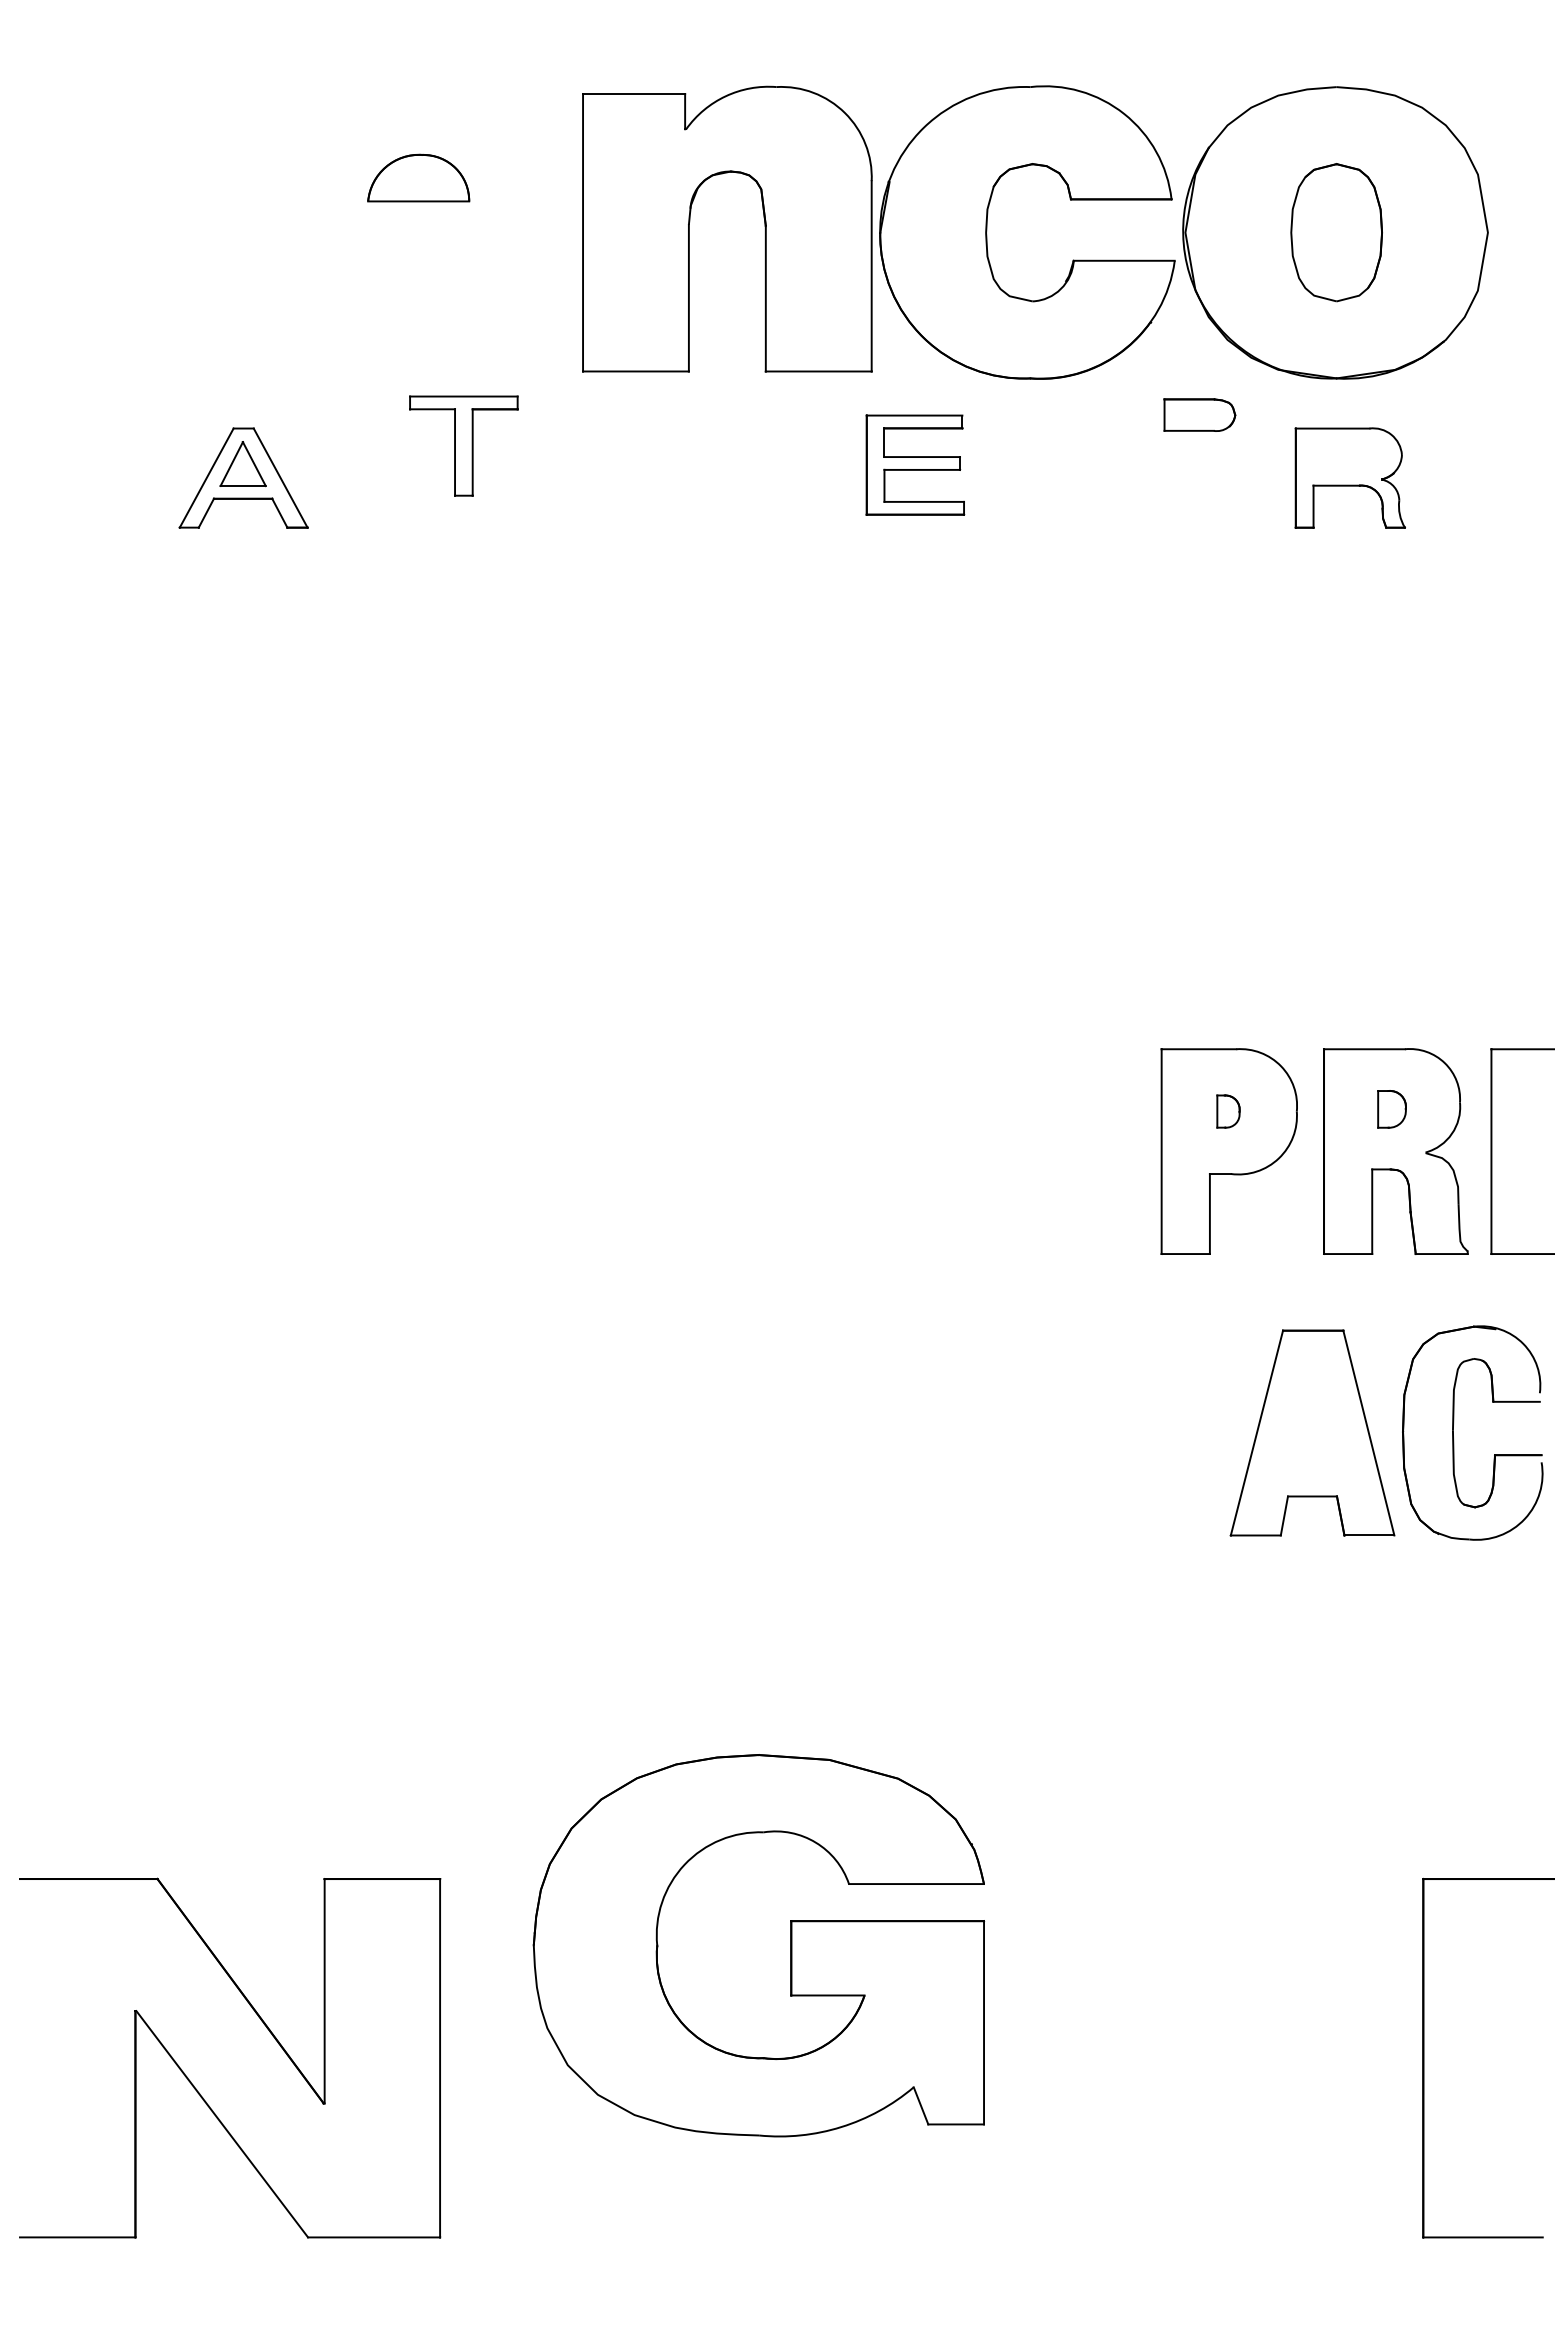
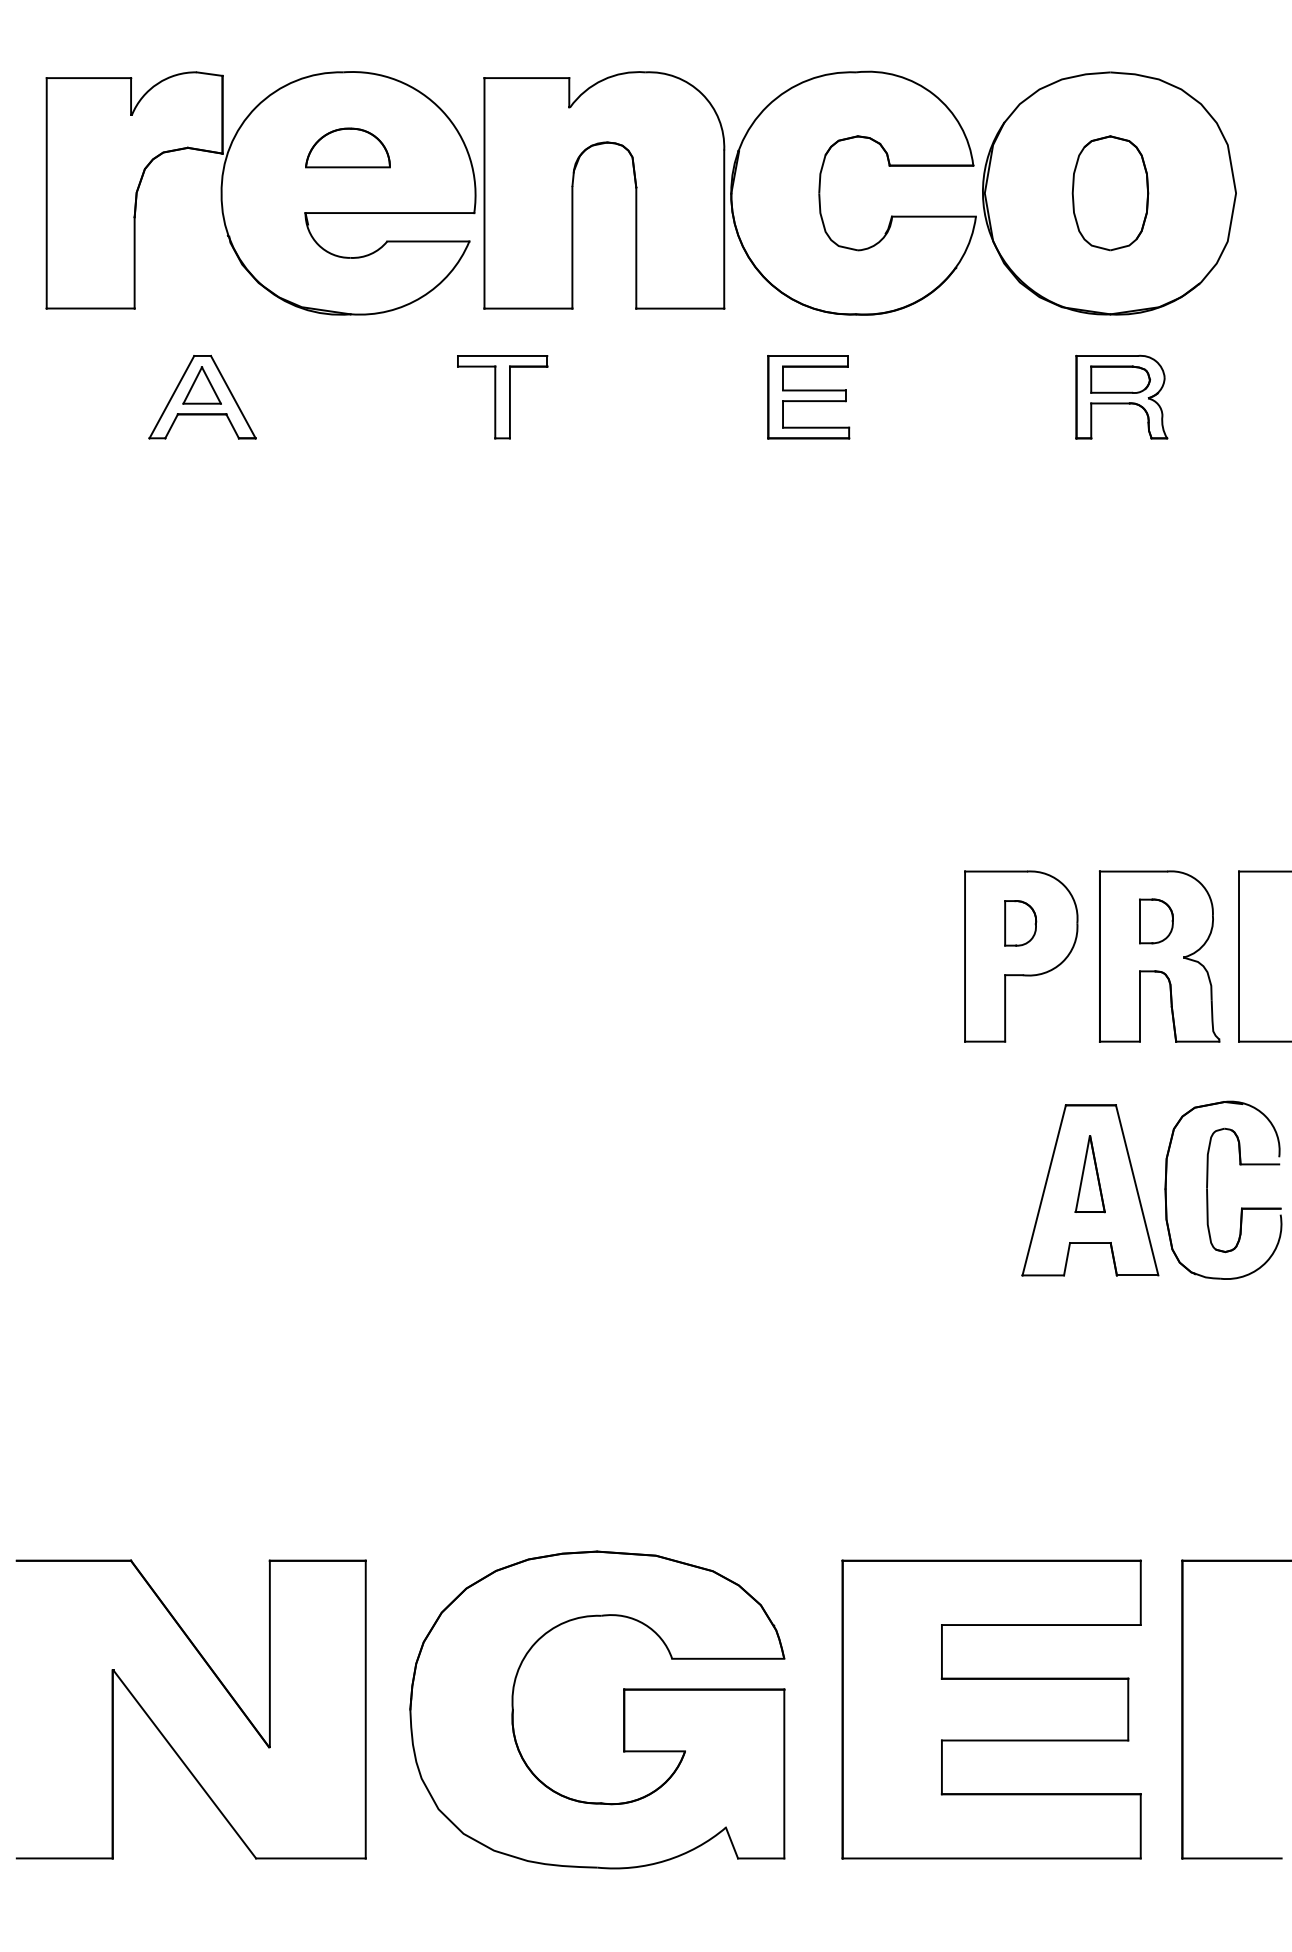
part: (314, 232) -> (261, 193), added
part: (1199, 414) -> (1120, 379), moved
part: (463, 445) -> (502, 396), moved
part: (915, 464) -> (808, 396), moved
part: (1391, 1109) -> (1155, 921), size x1.43
part: (1228, 1111) -> (1020, 923), size x1.67
part: (1311, 1413) -> (1089, 1174), added
part: (790, 1945) -> (623, 1709), moved
part: (1193, 2058) -> (991, 1709), added

